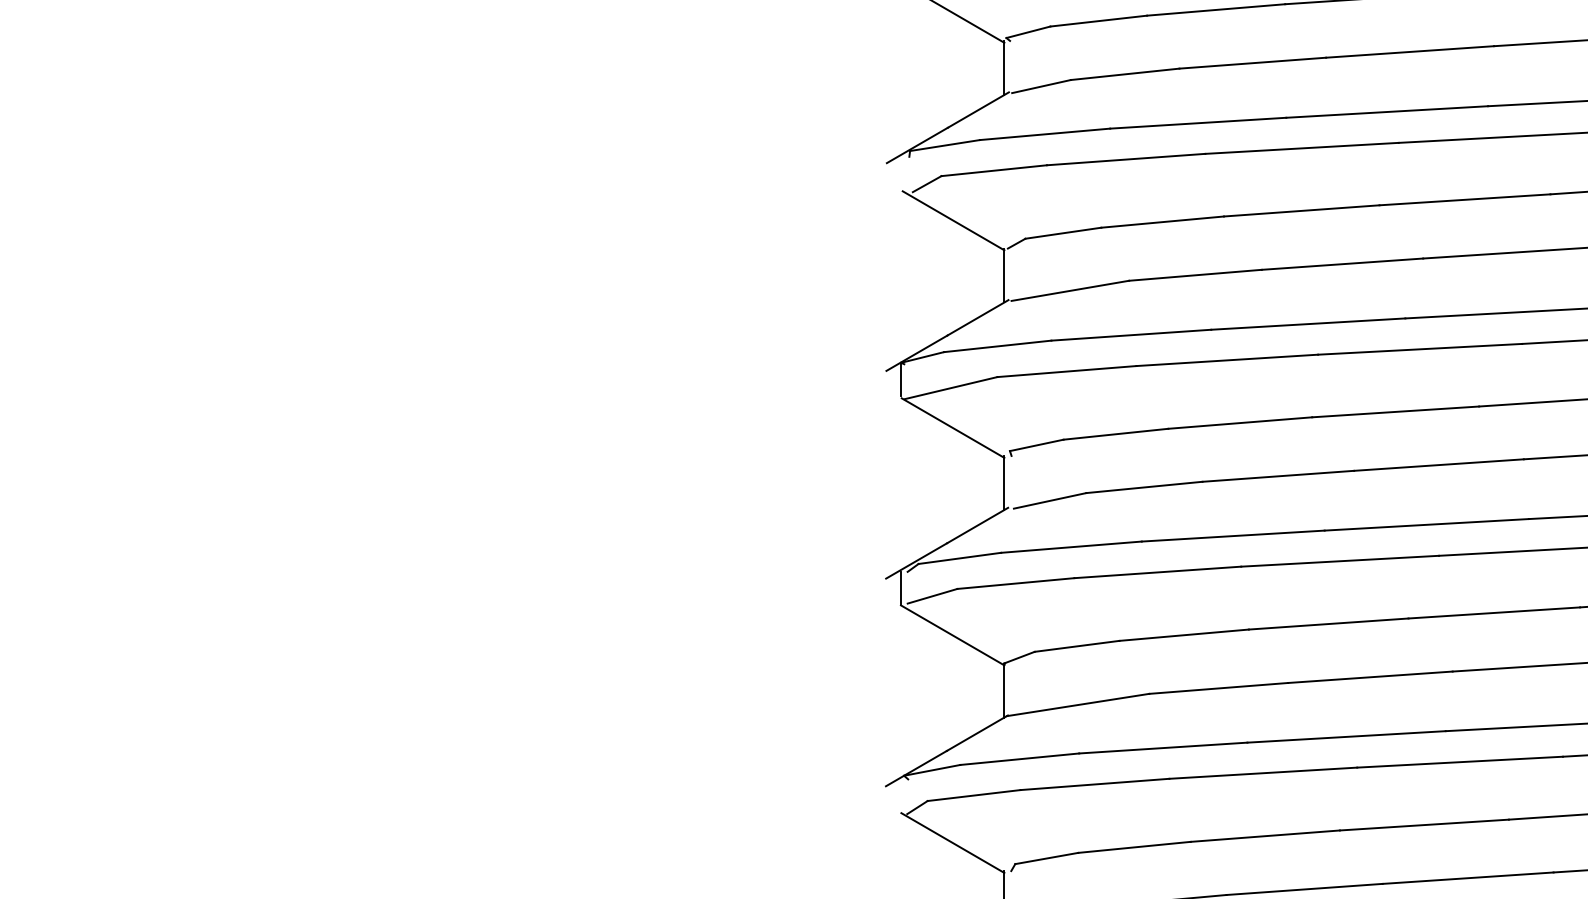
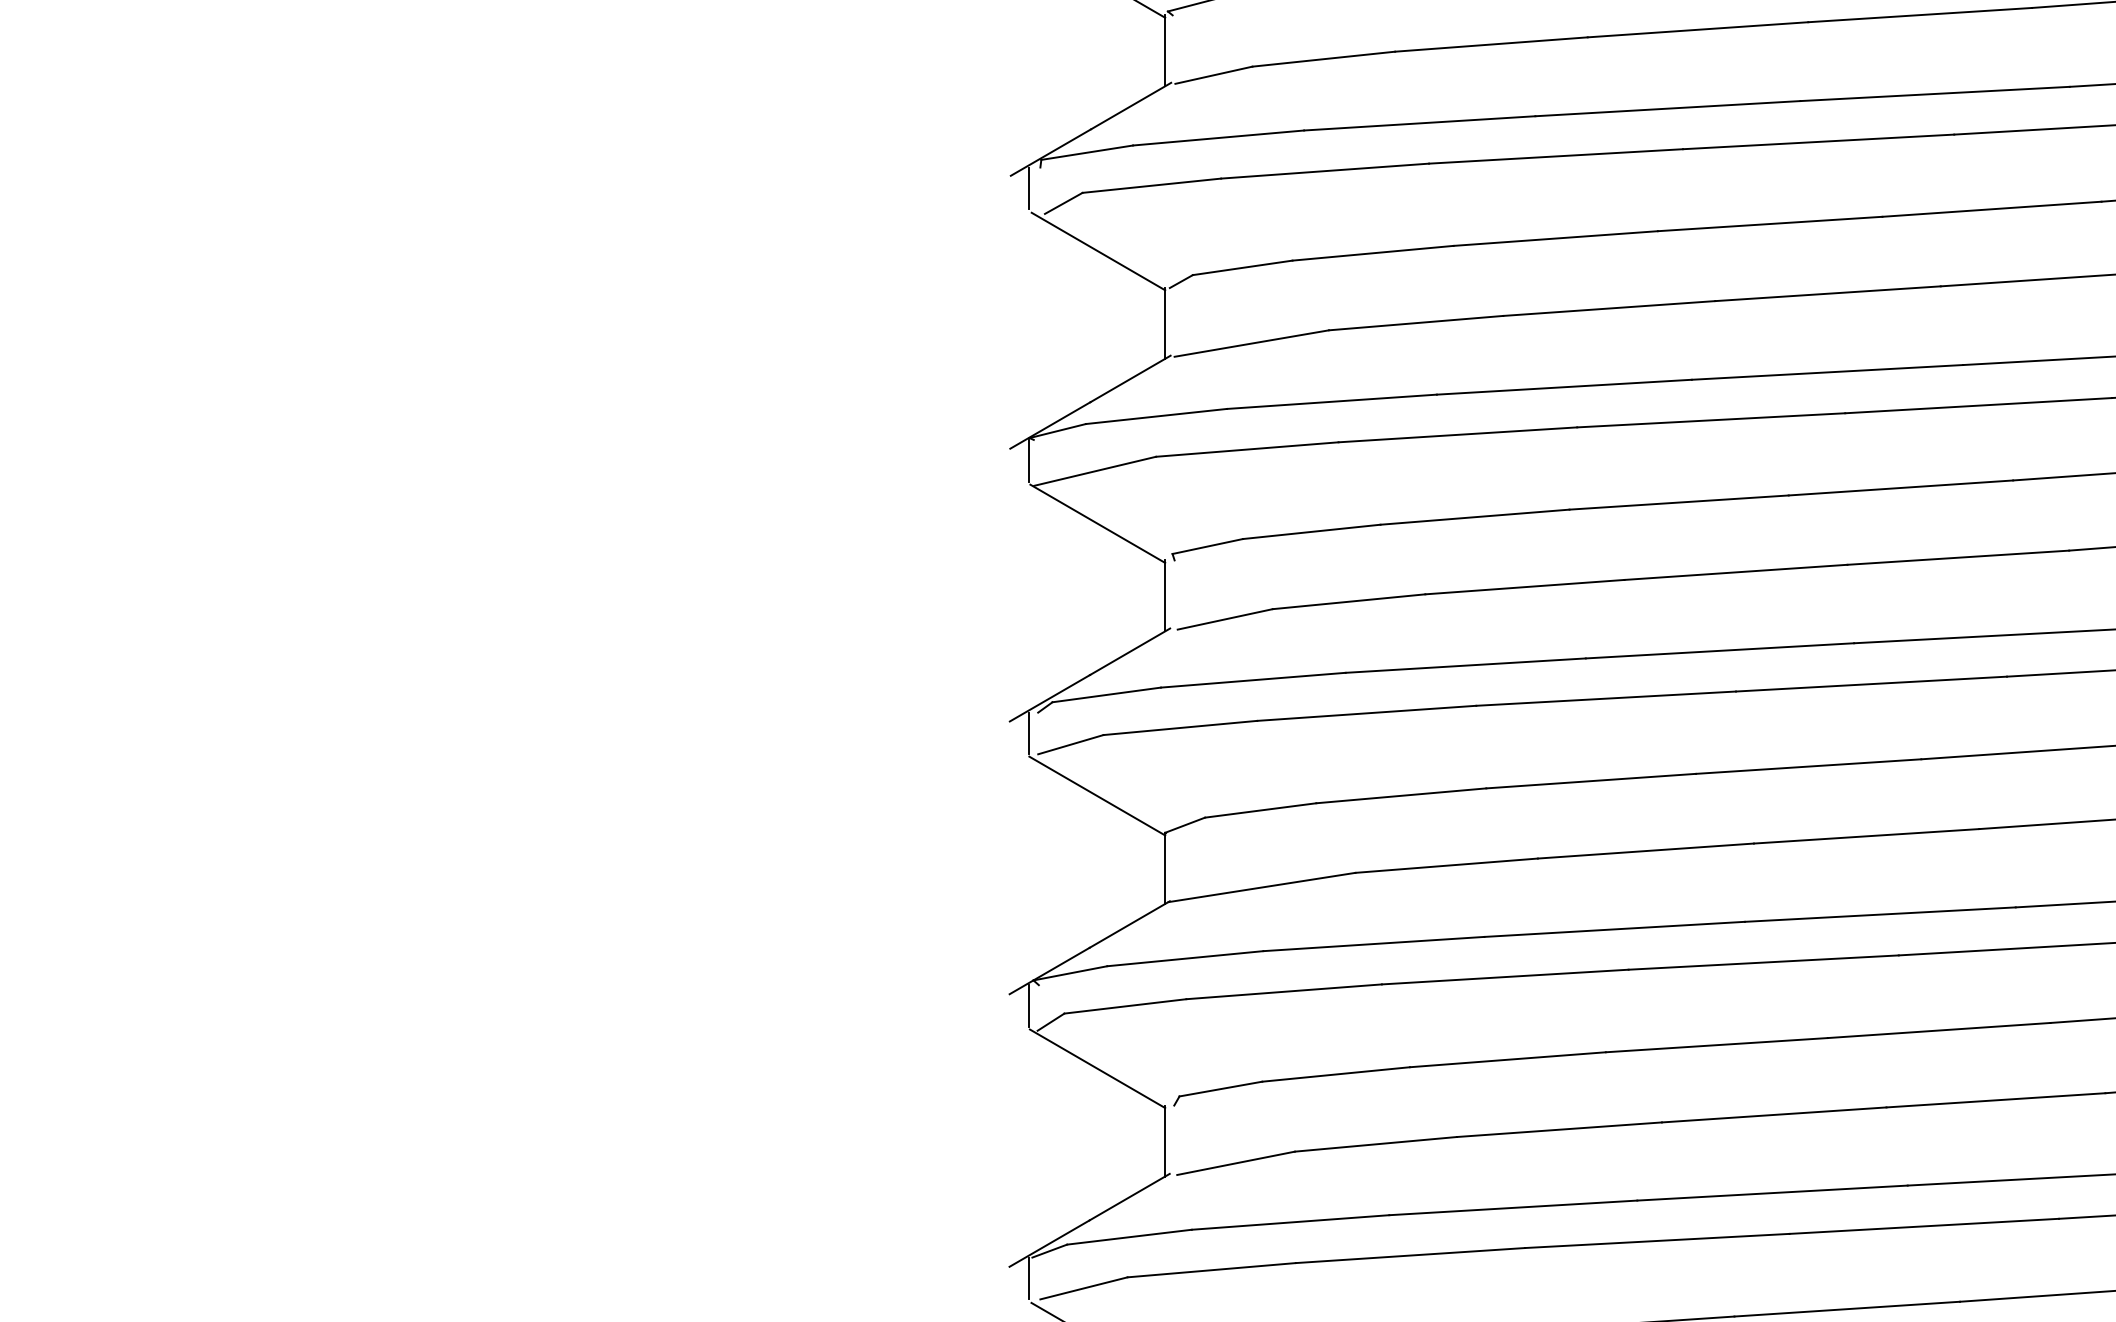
line: (900, 172) -> (1028, 188), added
line: (900, 794) -> (1028, 1005), added

